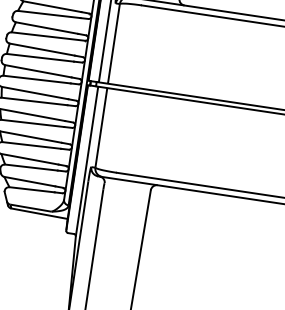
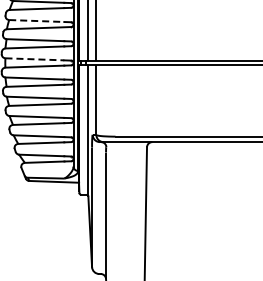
line: (46, 28) -> (36, 21), solid -> dashed
line: (39, 71) -> (35, 59), solid -> dashed

